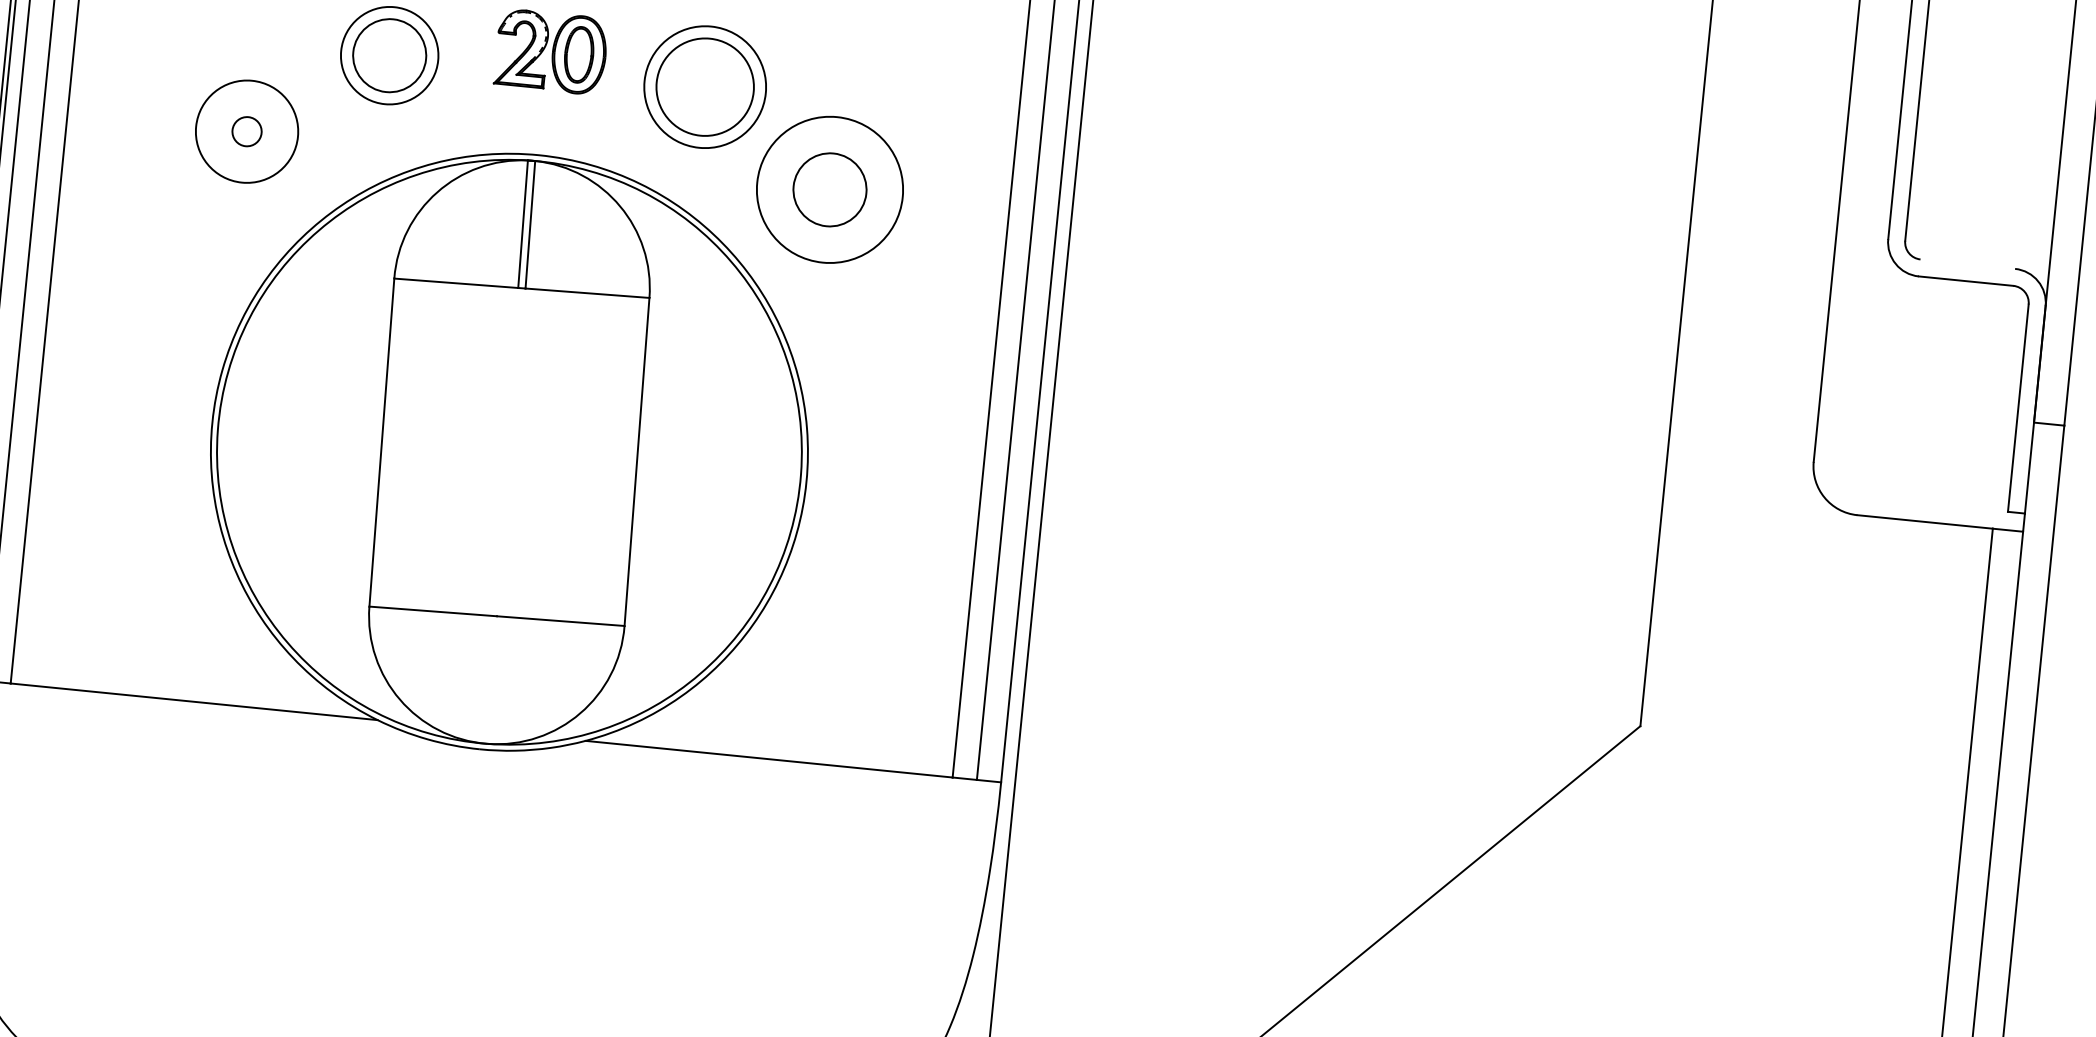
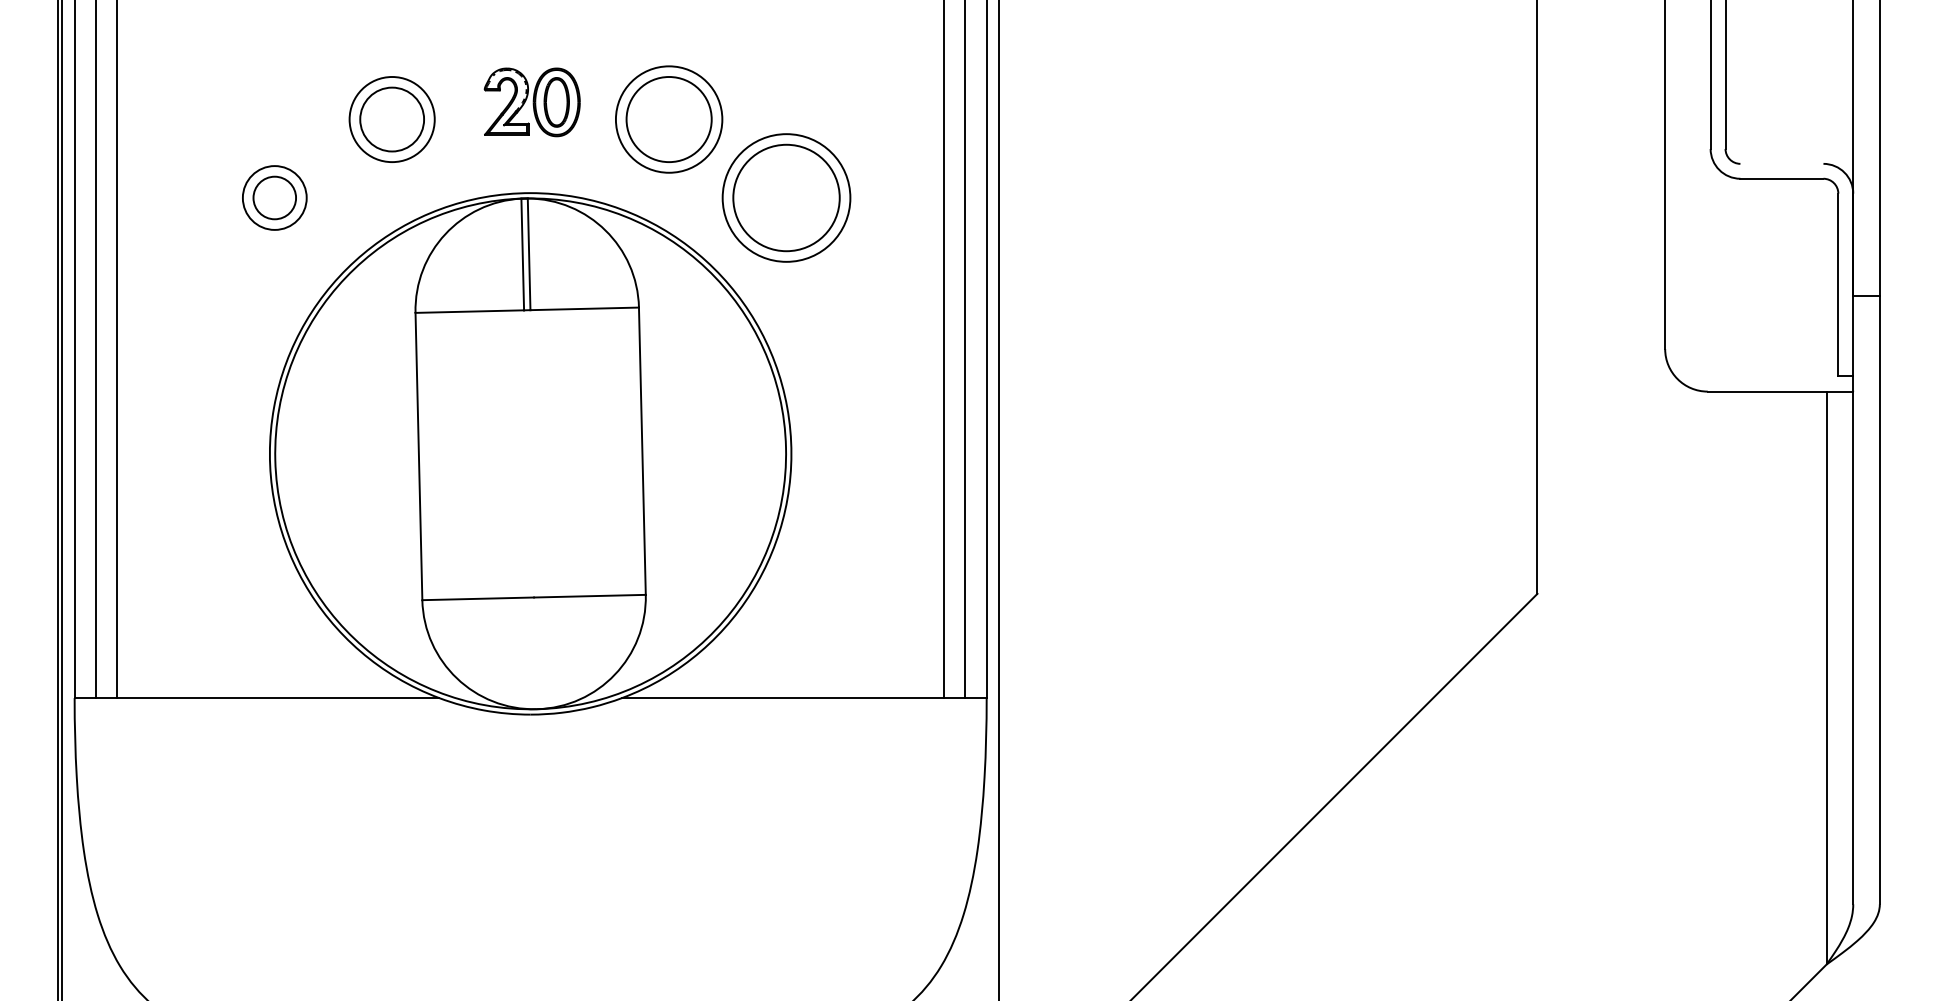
circle: (246, 131) -> (274, 197), size x0.71
circle: (246, 131) -> (274, 197), size x1.67
circle: (830, 189) -> (786, 197), size x1.67

